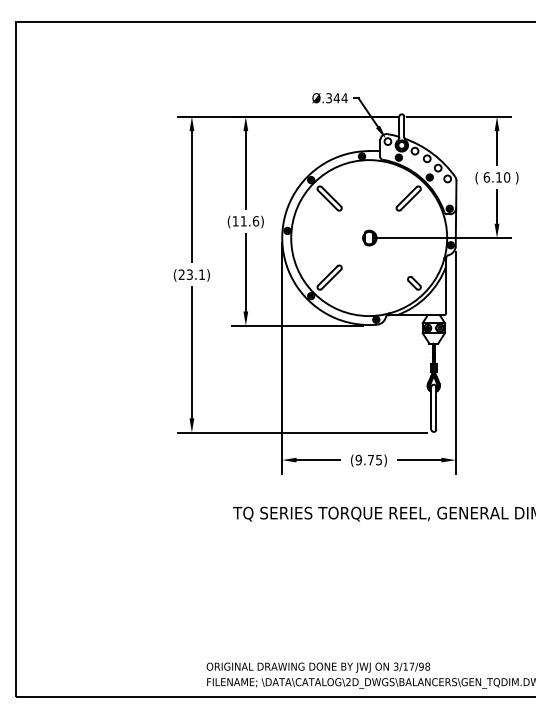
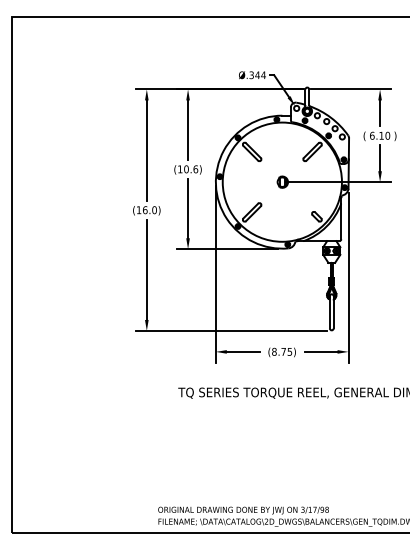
text: (243, 221) -> (186, 169), (11.6) -> (10.6)
text: (191, 274) -> (146, 210), (23.1) -> (16.0)
text: (358, 460) -> (274, 352), (9.75) -> (8.75)

